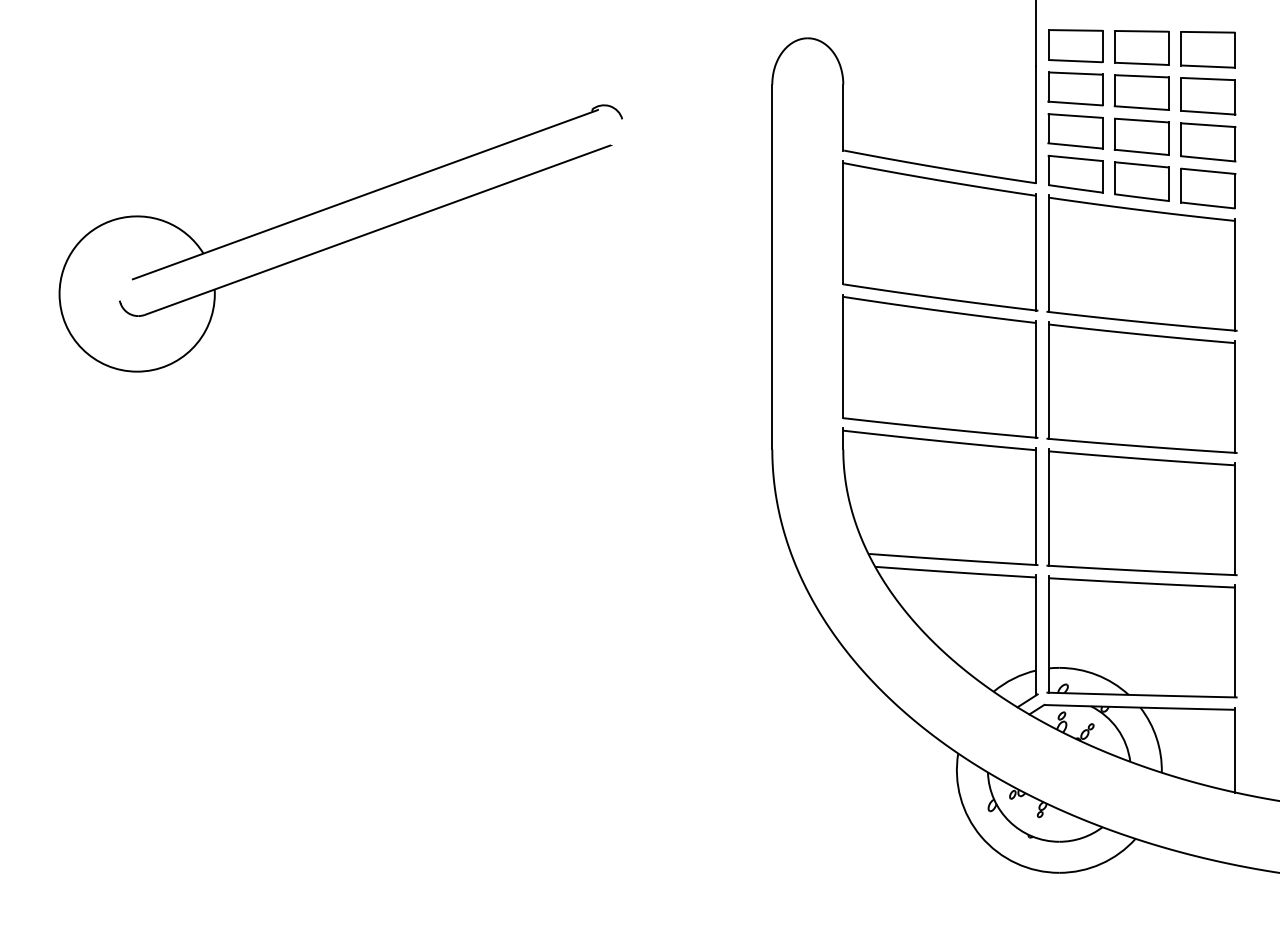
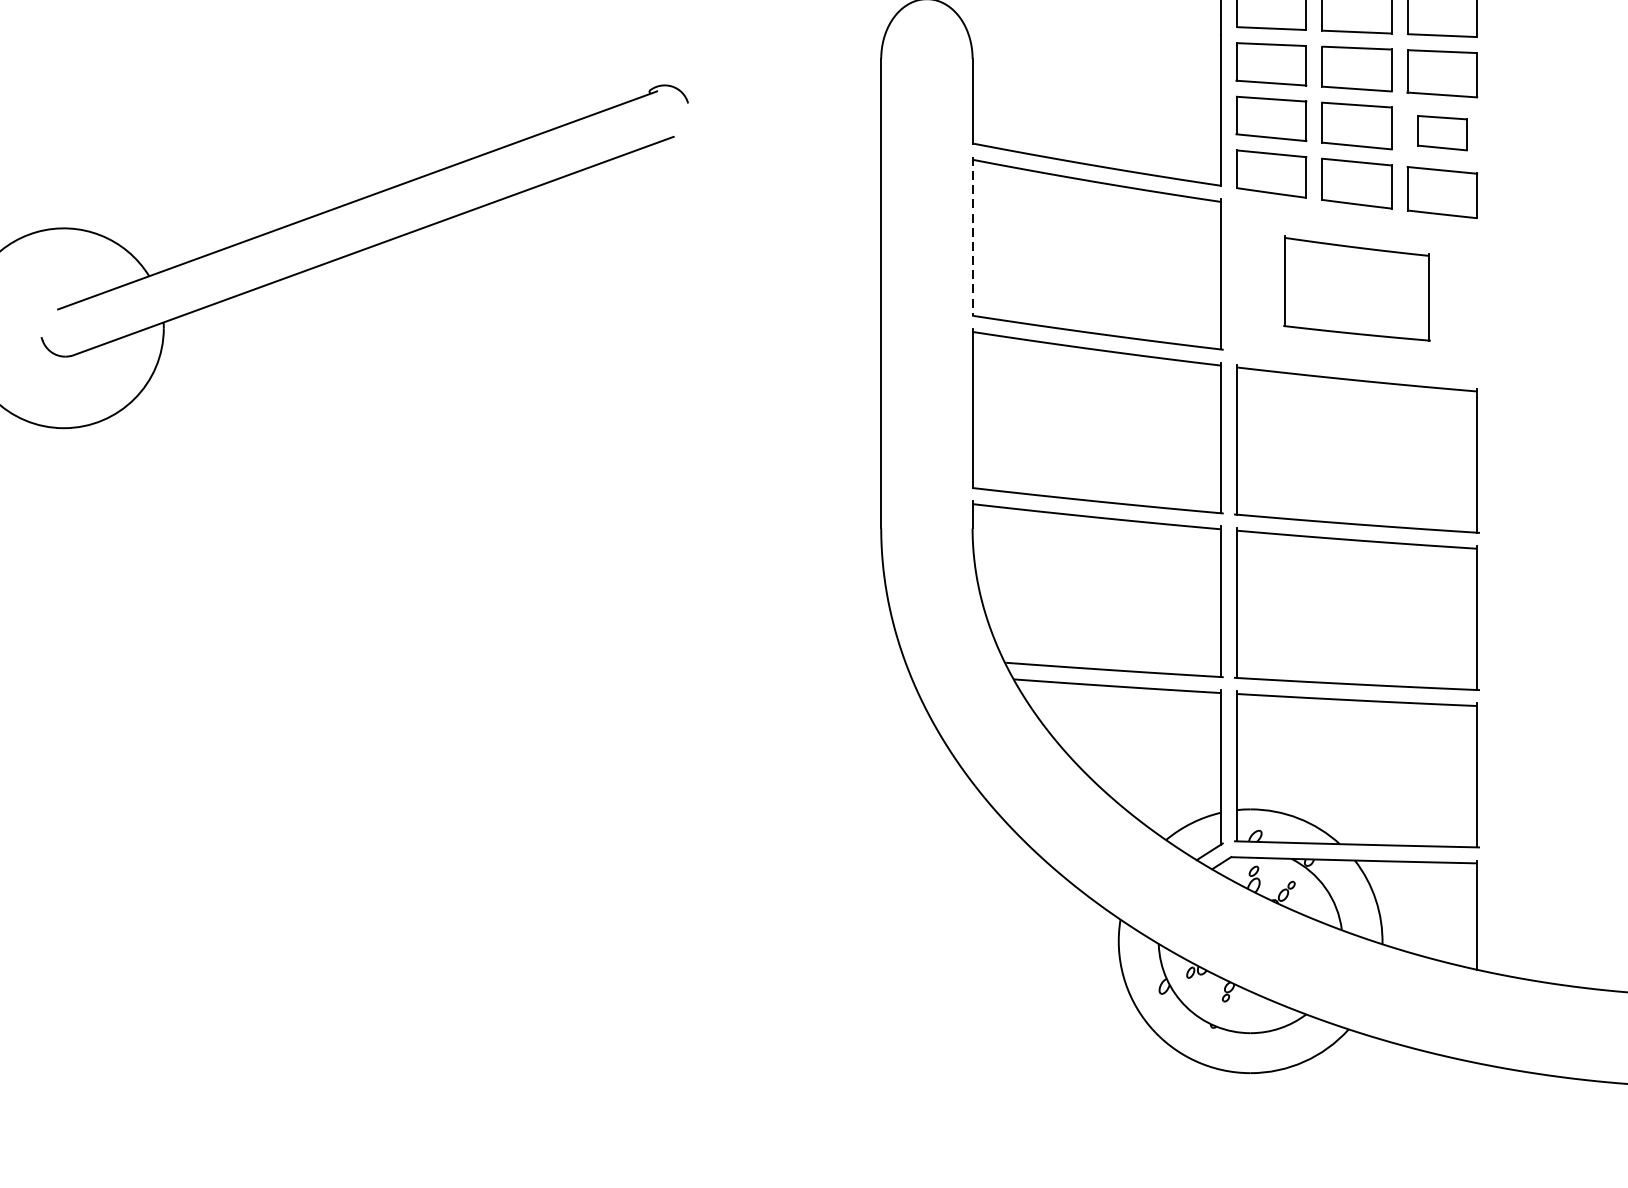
part: (1208, 142) -> (1442, 133), size x0.7
line: (843, 222) -> (972, 236), solid -> dashed
part: (1141, 262) -> (1356, 287), size x0.6

